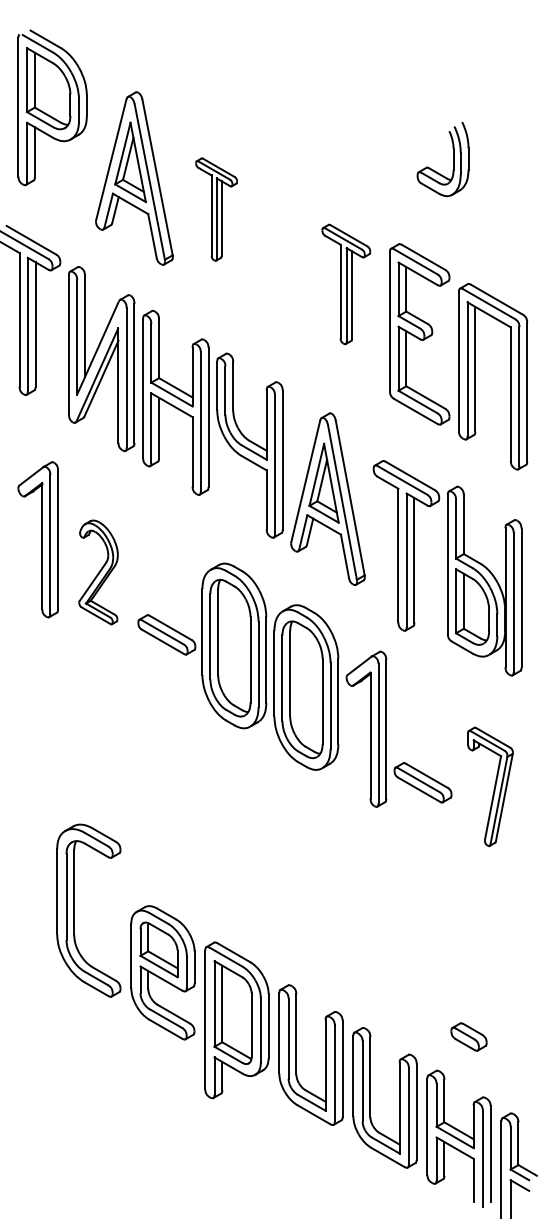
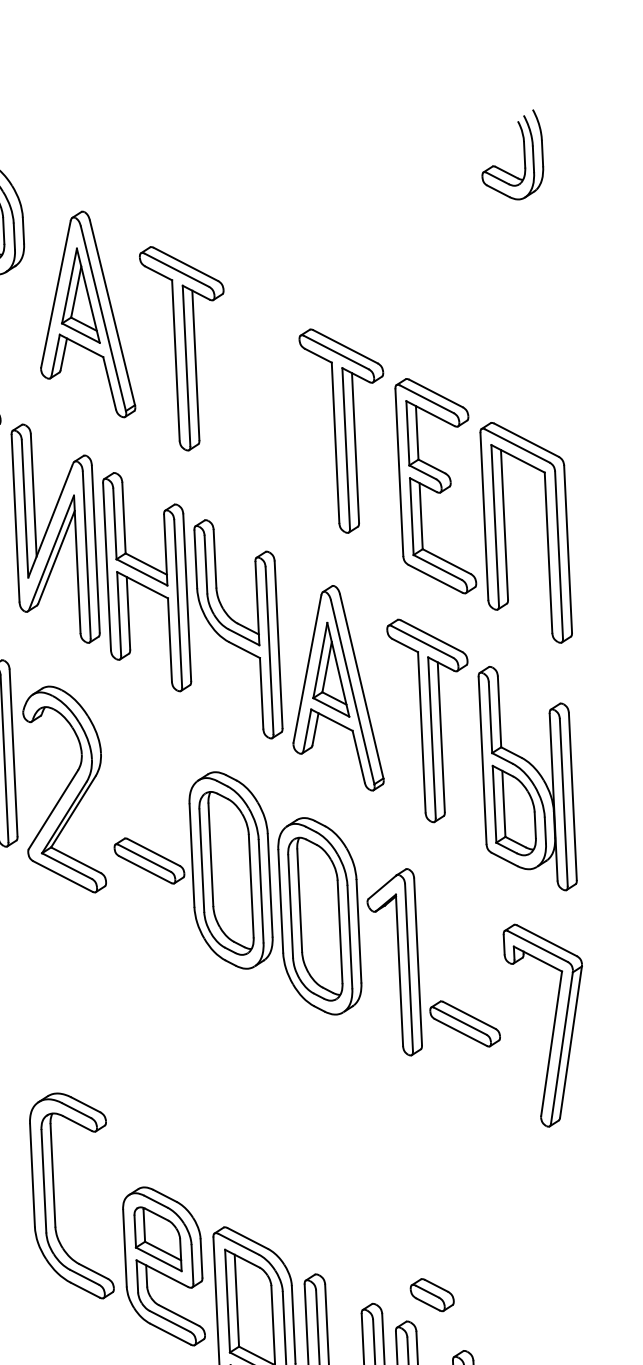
part: (453, 159) -> (524, 155), moved
part: (216, 209) -> (184, 347), size x1.67
part: (346, 284) -> (345, 430), size x1.43
part: (406, 545) -> (430, 719), moved
part: (98, 572) -> (63, 790), size x1.67
part: (490, 786) -> (546, 1024), size x1.43
part: (468, 1036) -> (431, 1294), moved

